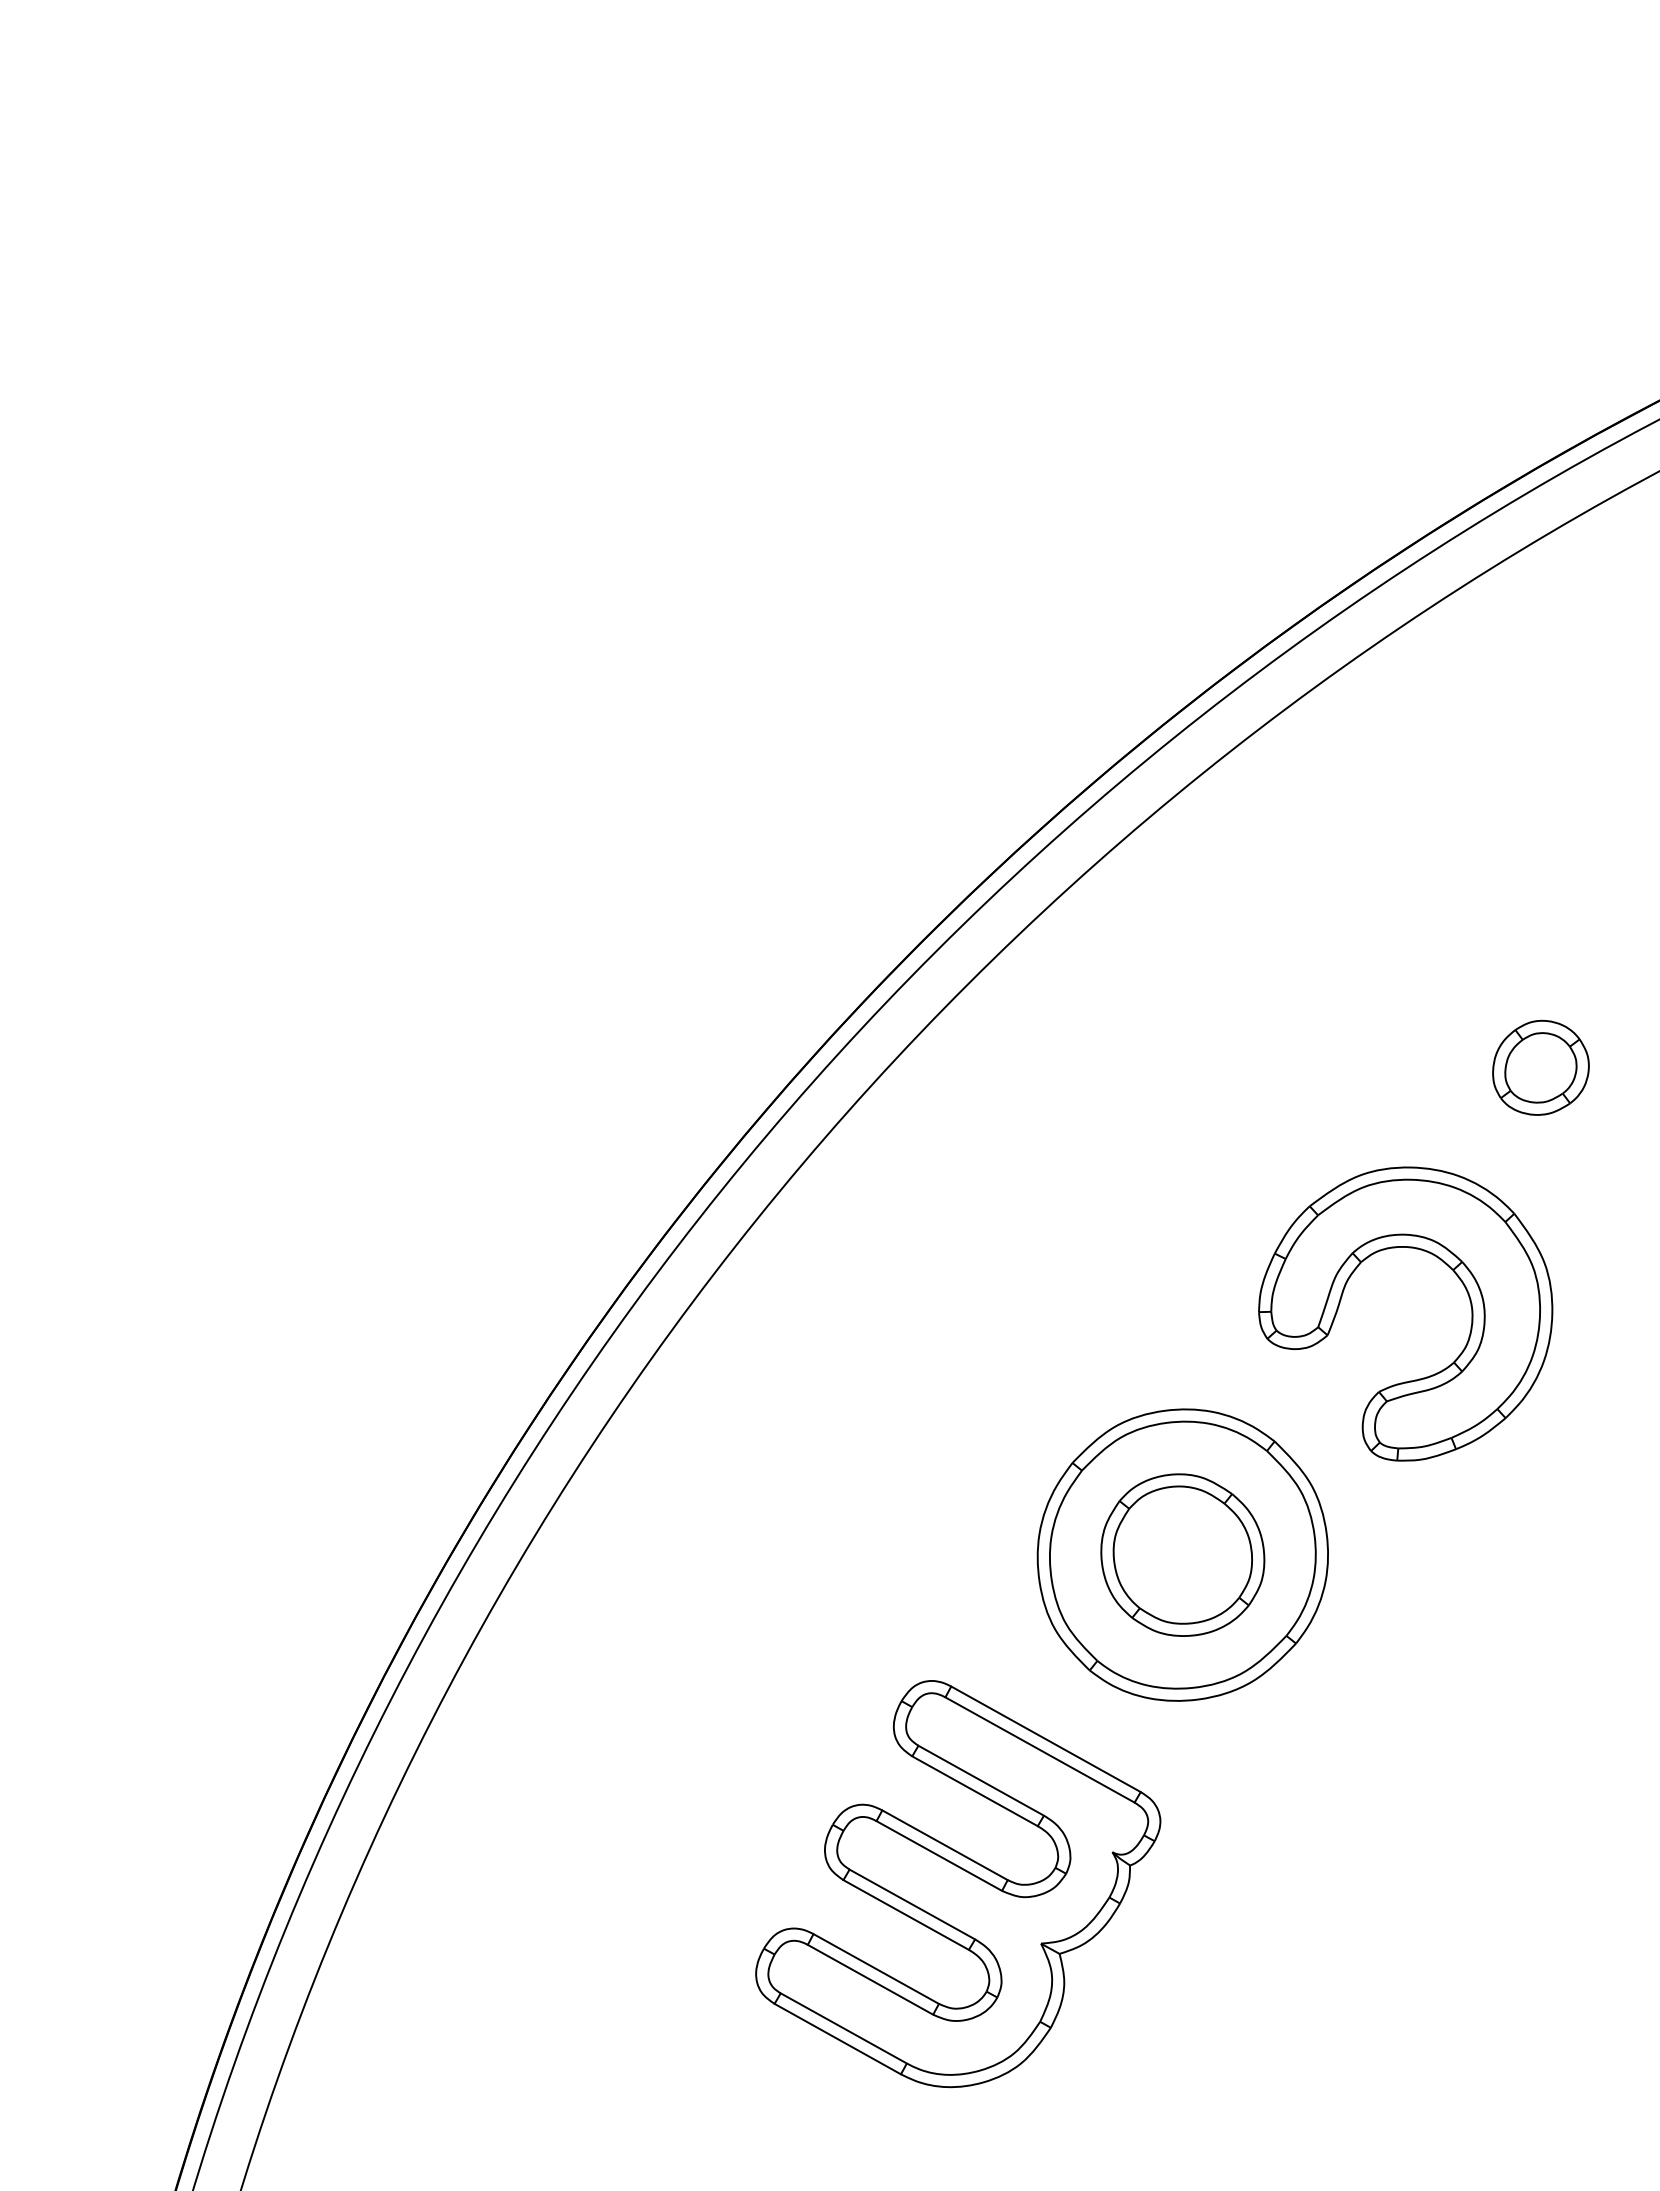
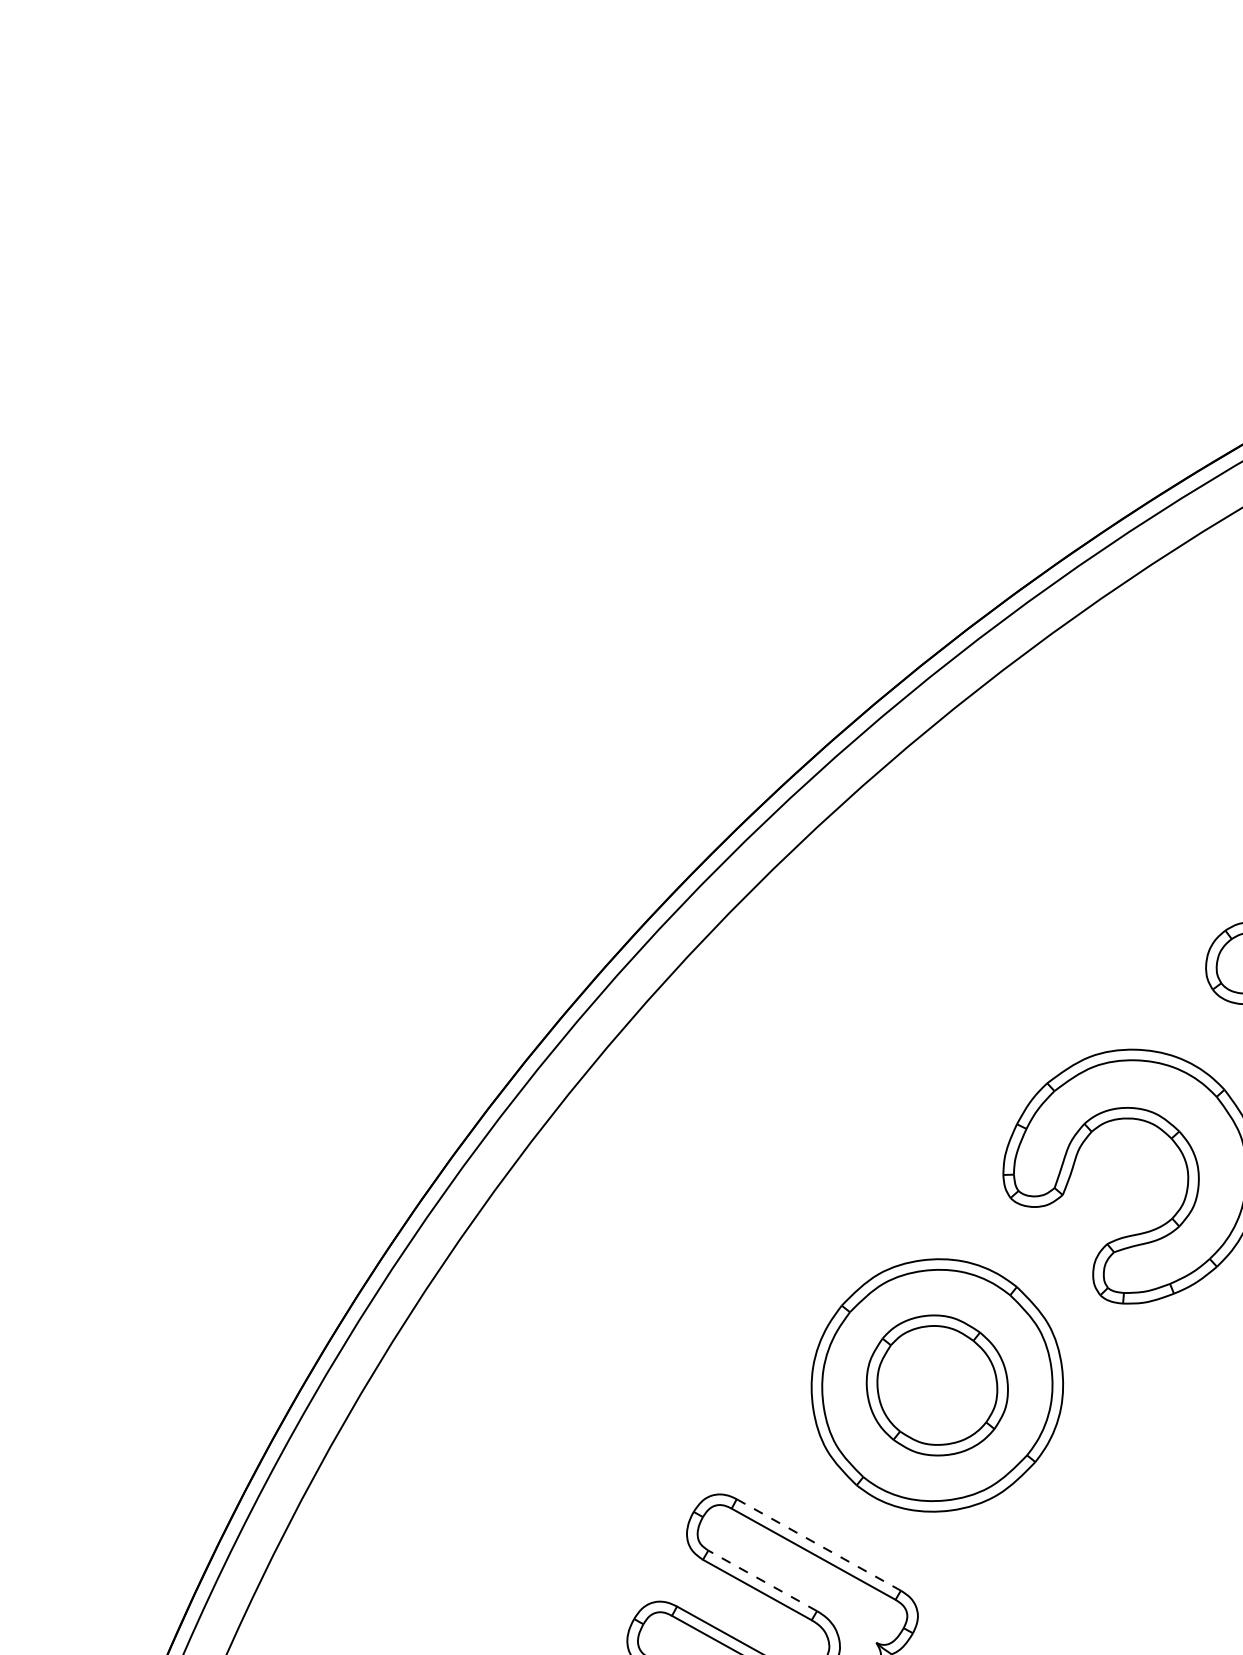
line: (1046, 1739) -> (819, 1545), solid -> dashed
line: (981, 1780) -> (762, 1580), solid -> dashed

